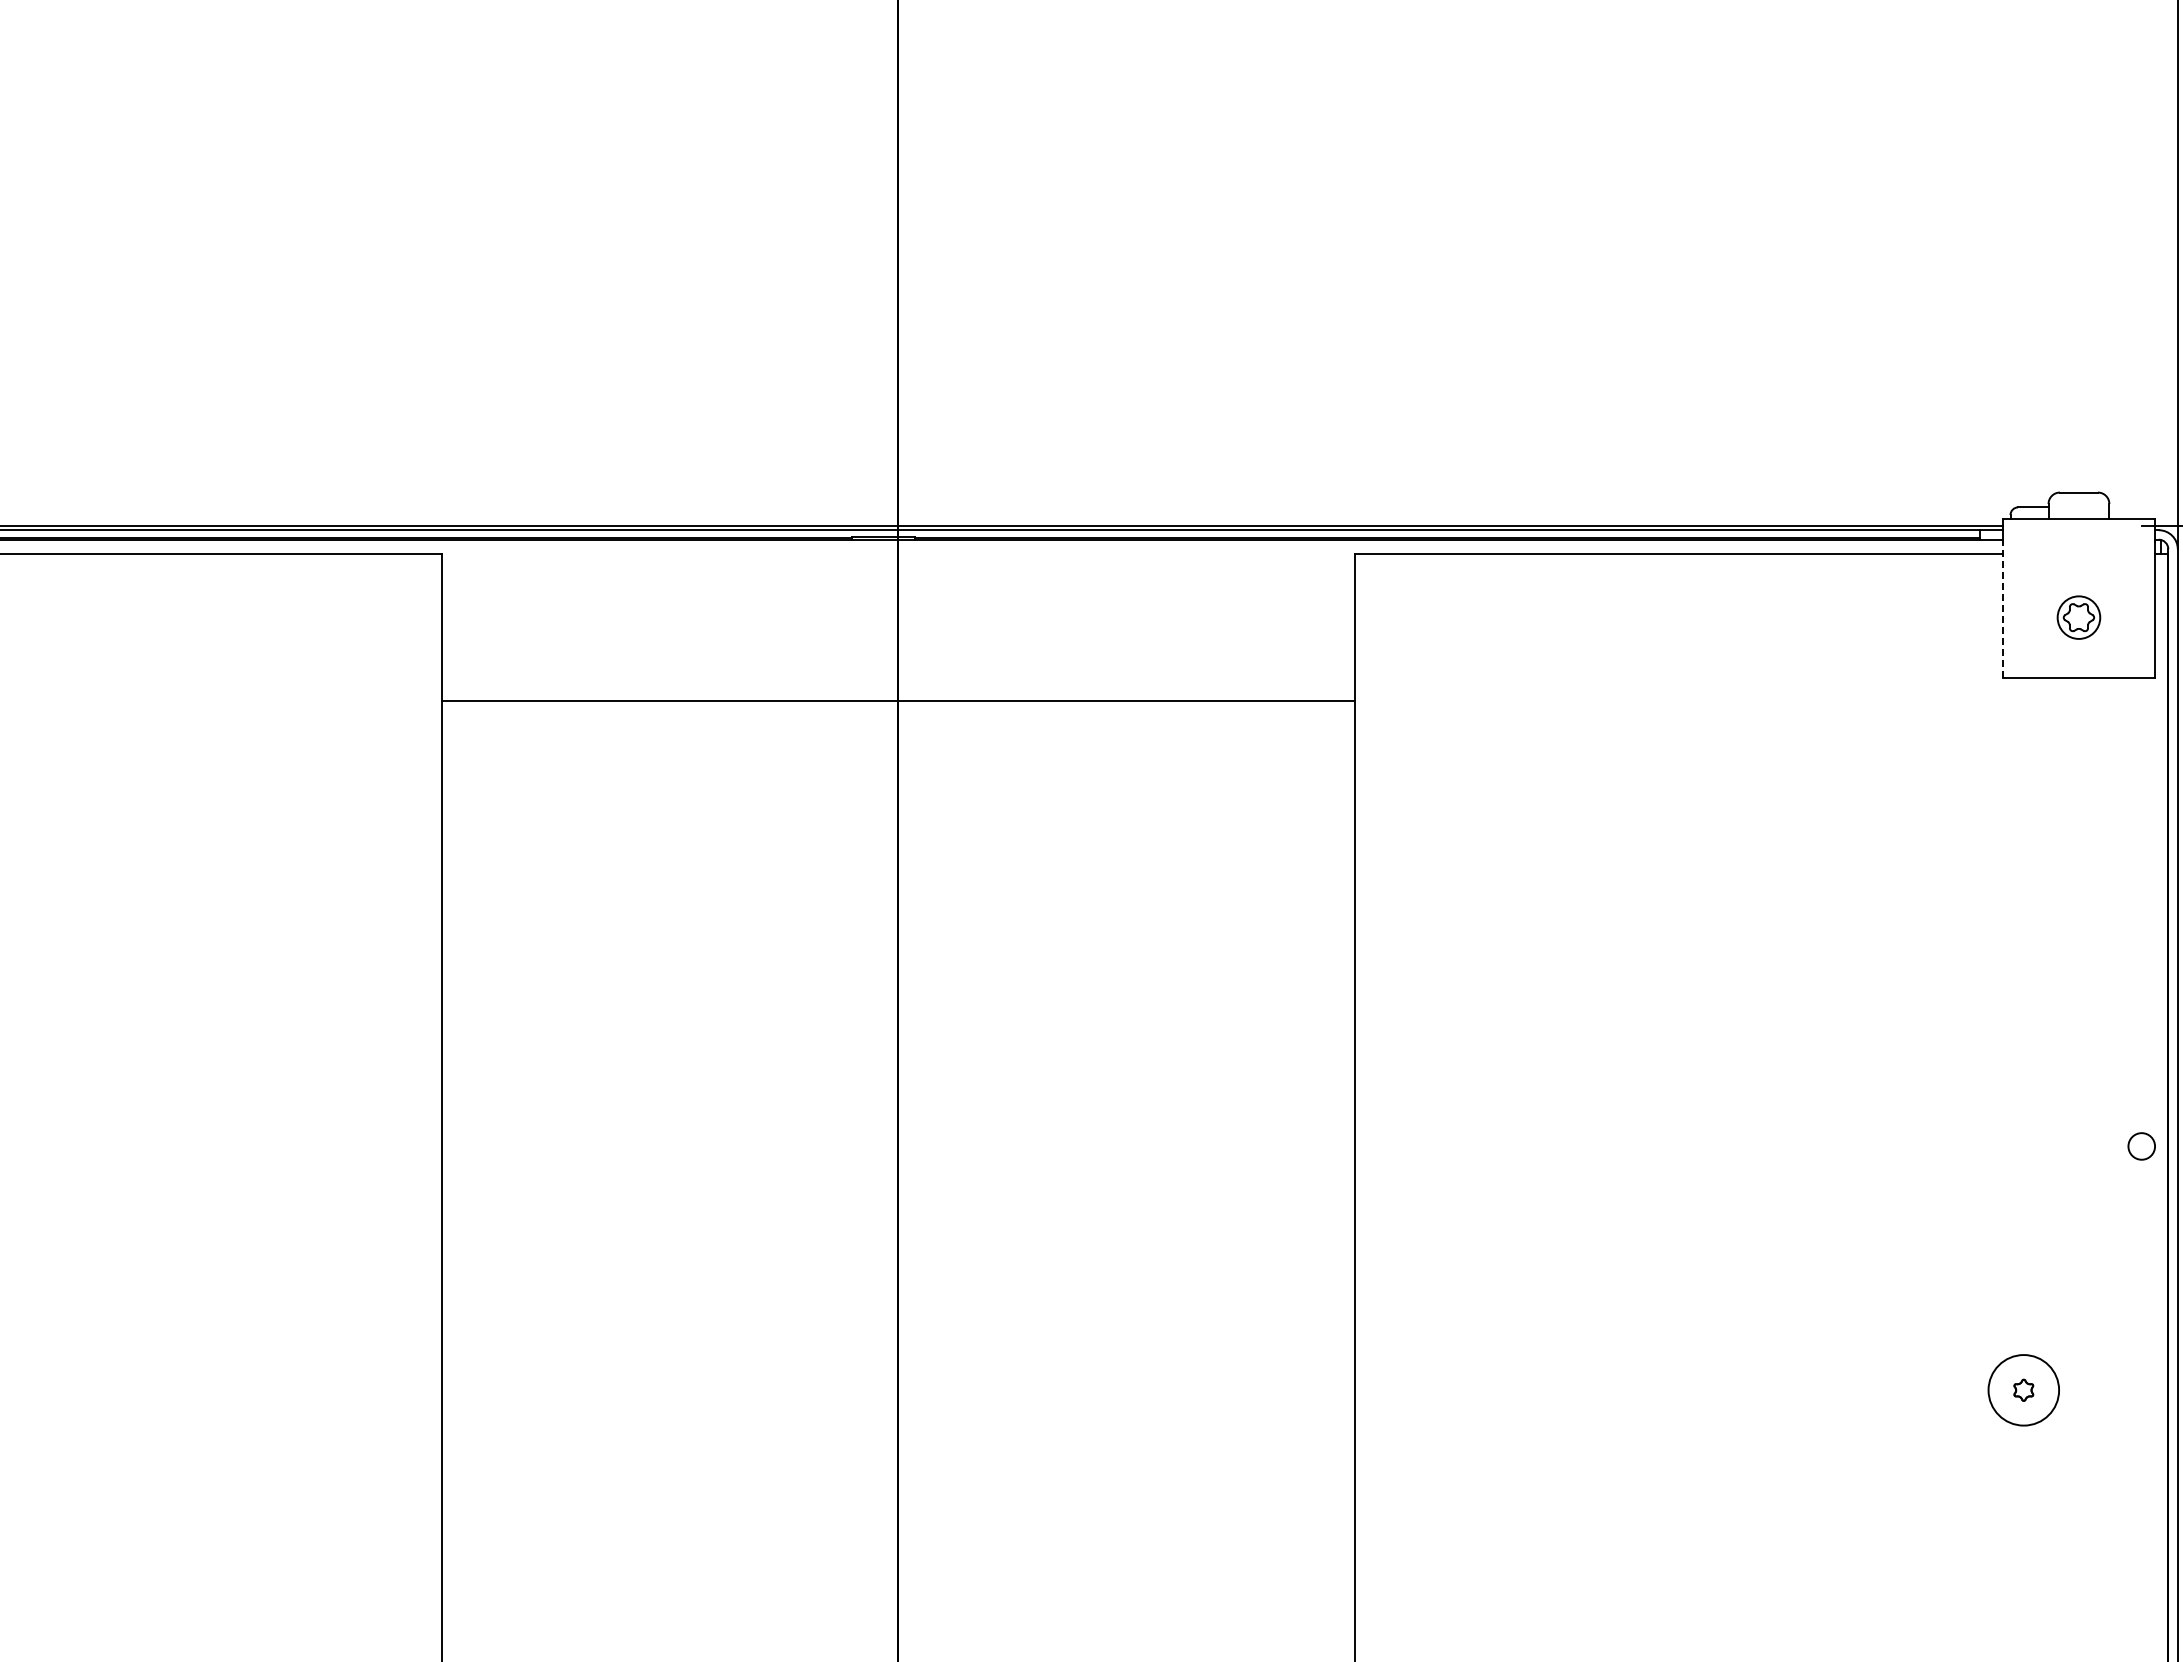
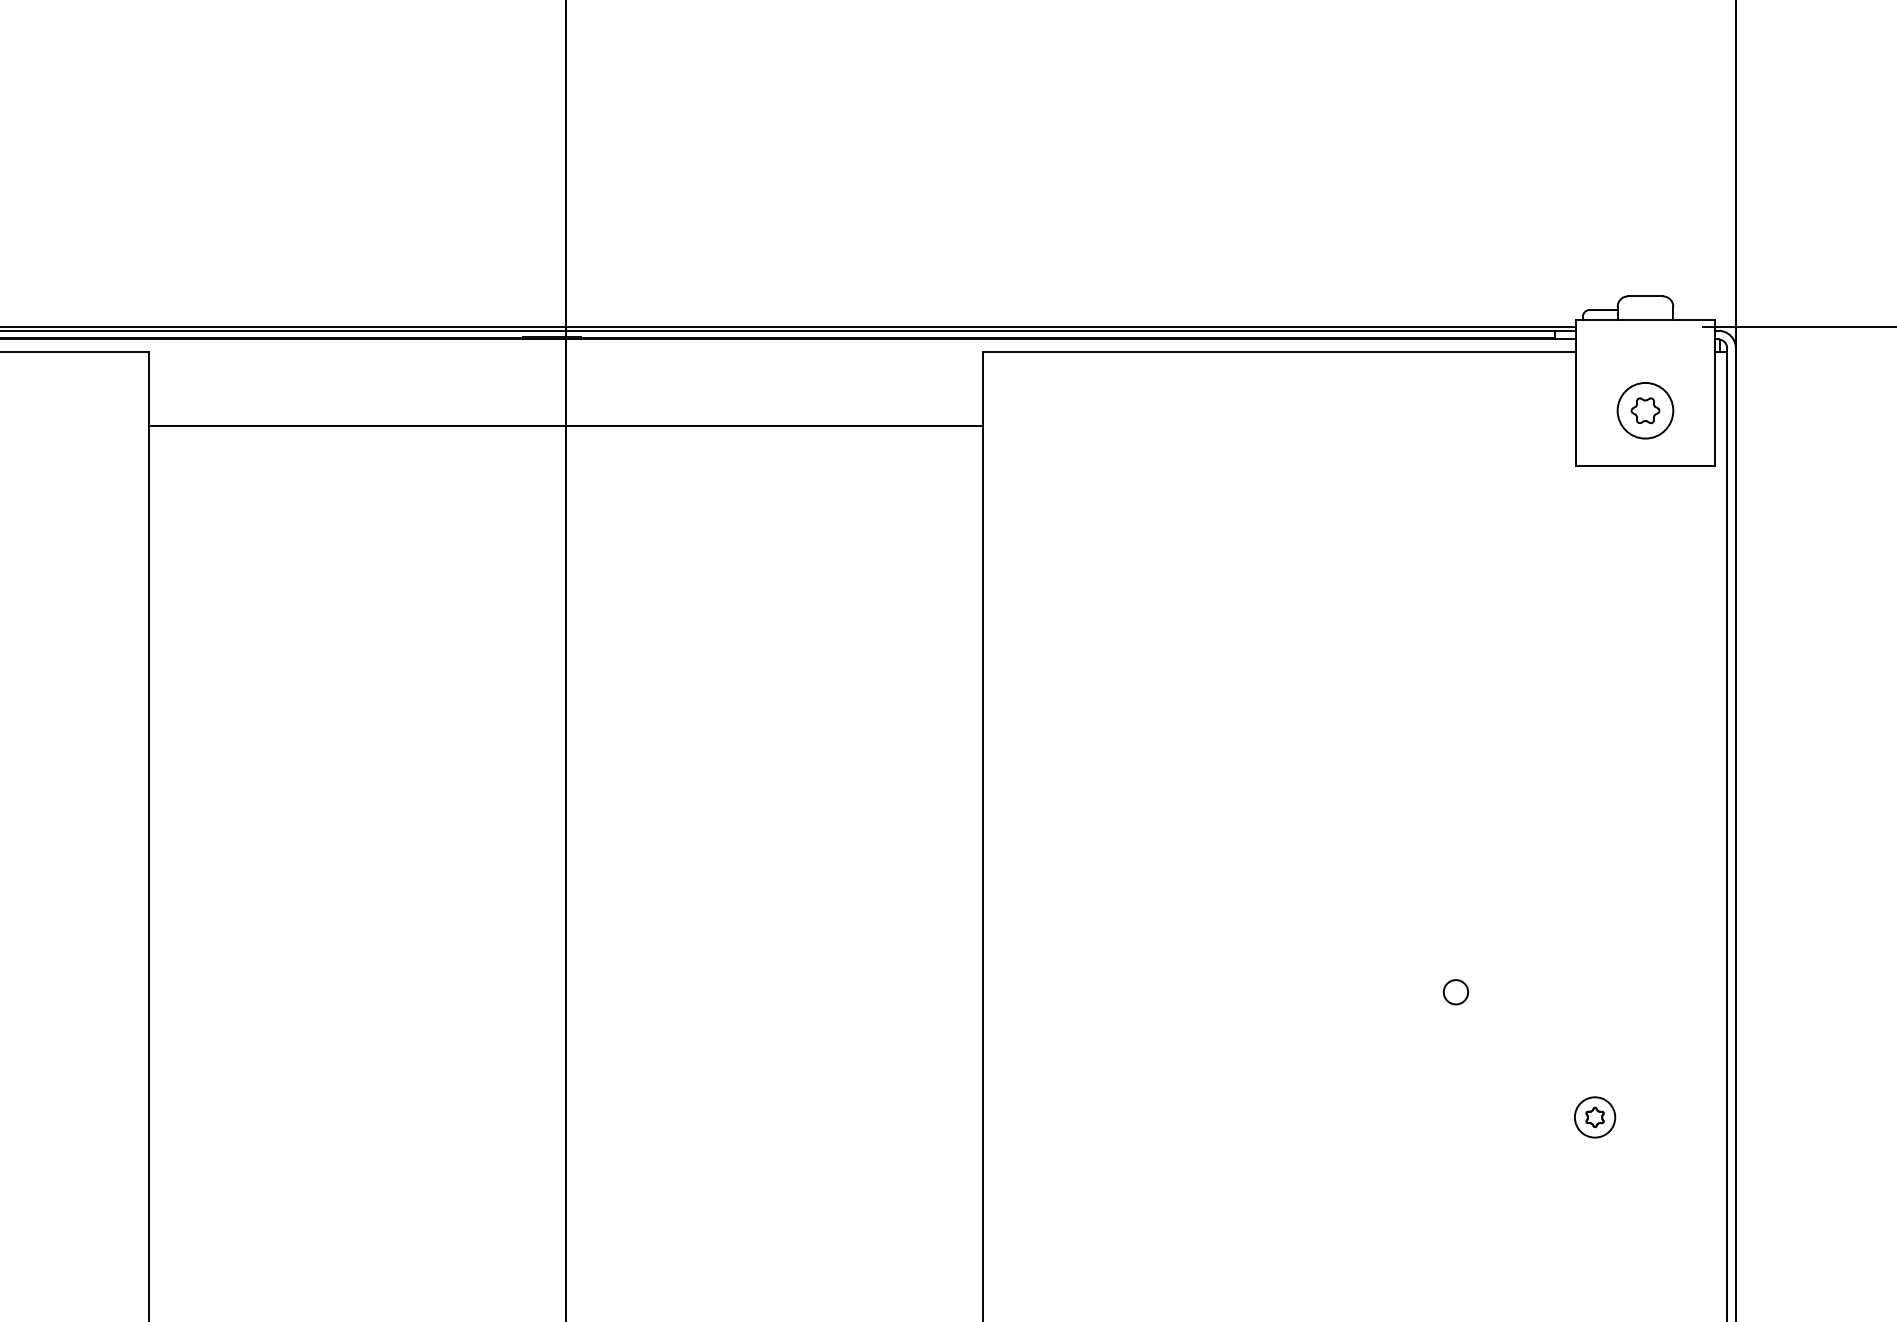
line: (2002, 609) -> (1575, 403), dashed -> solid
circle: (2078, 617) -> (1645, 410), size x1.43
line: (898, 700) -> (565, 426), moved
circle: (2141, 1146) -> (1455, 992), moved
circle: (2023, 1390) -> (1594, 1117), size x0.62

